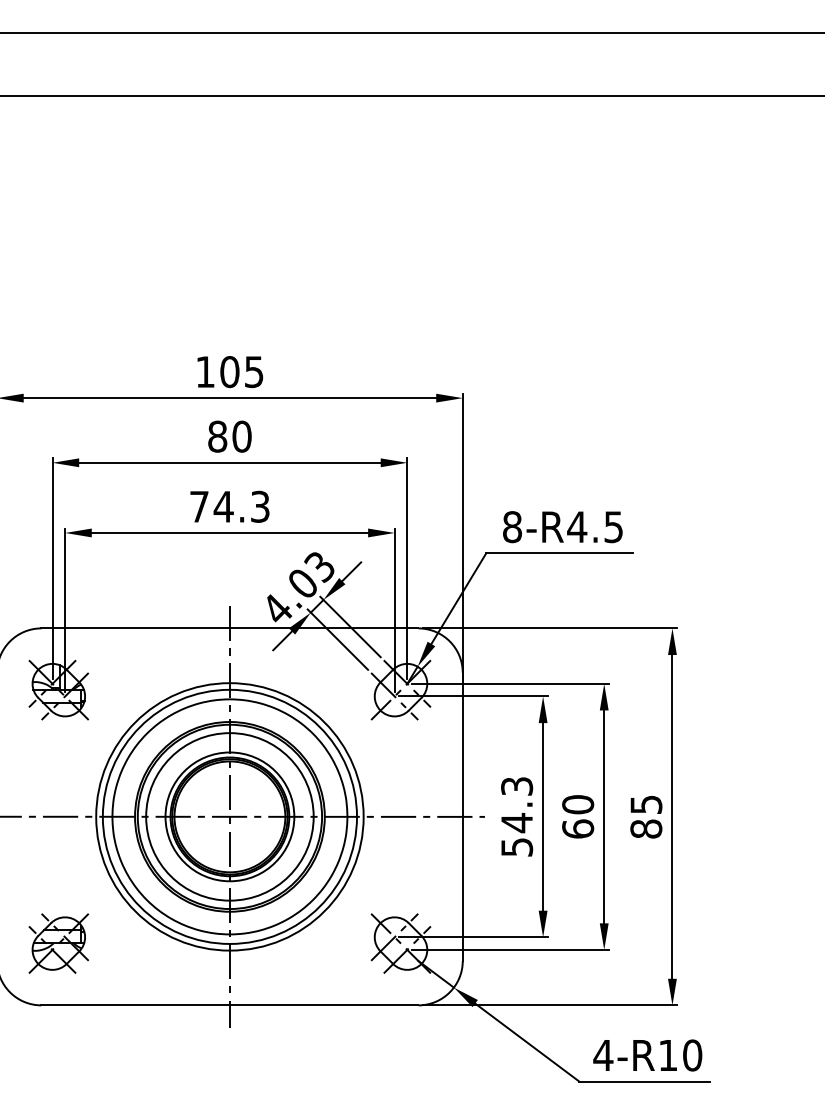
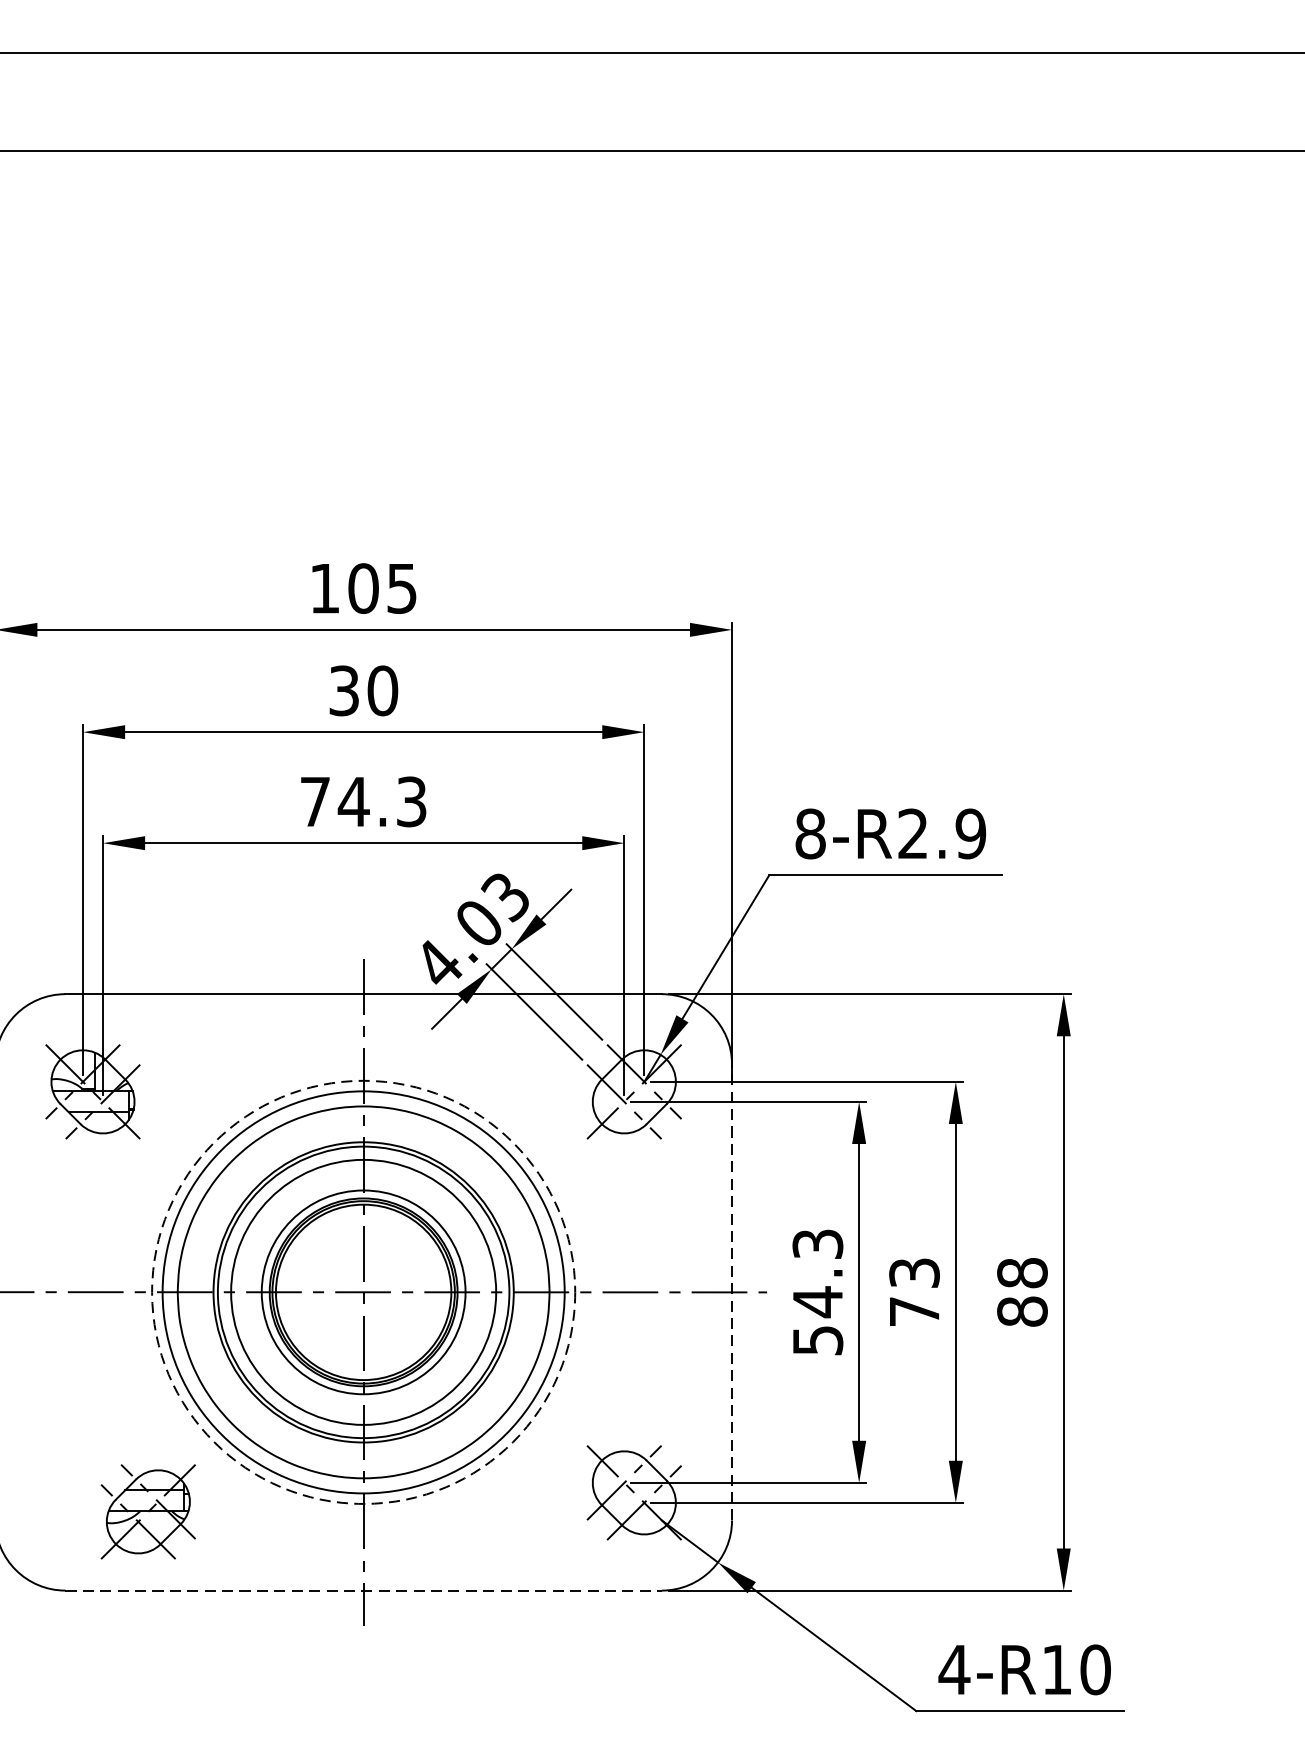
text: (217, 436) -> (343, 690), 80 -> 30
text: (595, 526) -> (942, 832), 8-R4.5 -> 8-R2.9
text: (646, 804) -> (1022, 1272), 85 -> 88
circle: (229, 816) -> (362, 1291), solid -> dashed
line: (462, 816) -> (731, 1291), solid -> dashed
text: (578, 816) -> (915, 1291), 60 -> 73
part: (58, 943) -> (147, 1511), moved
line: (230, 1005) -> (364, 1590), solid -> dashed

